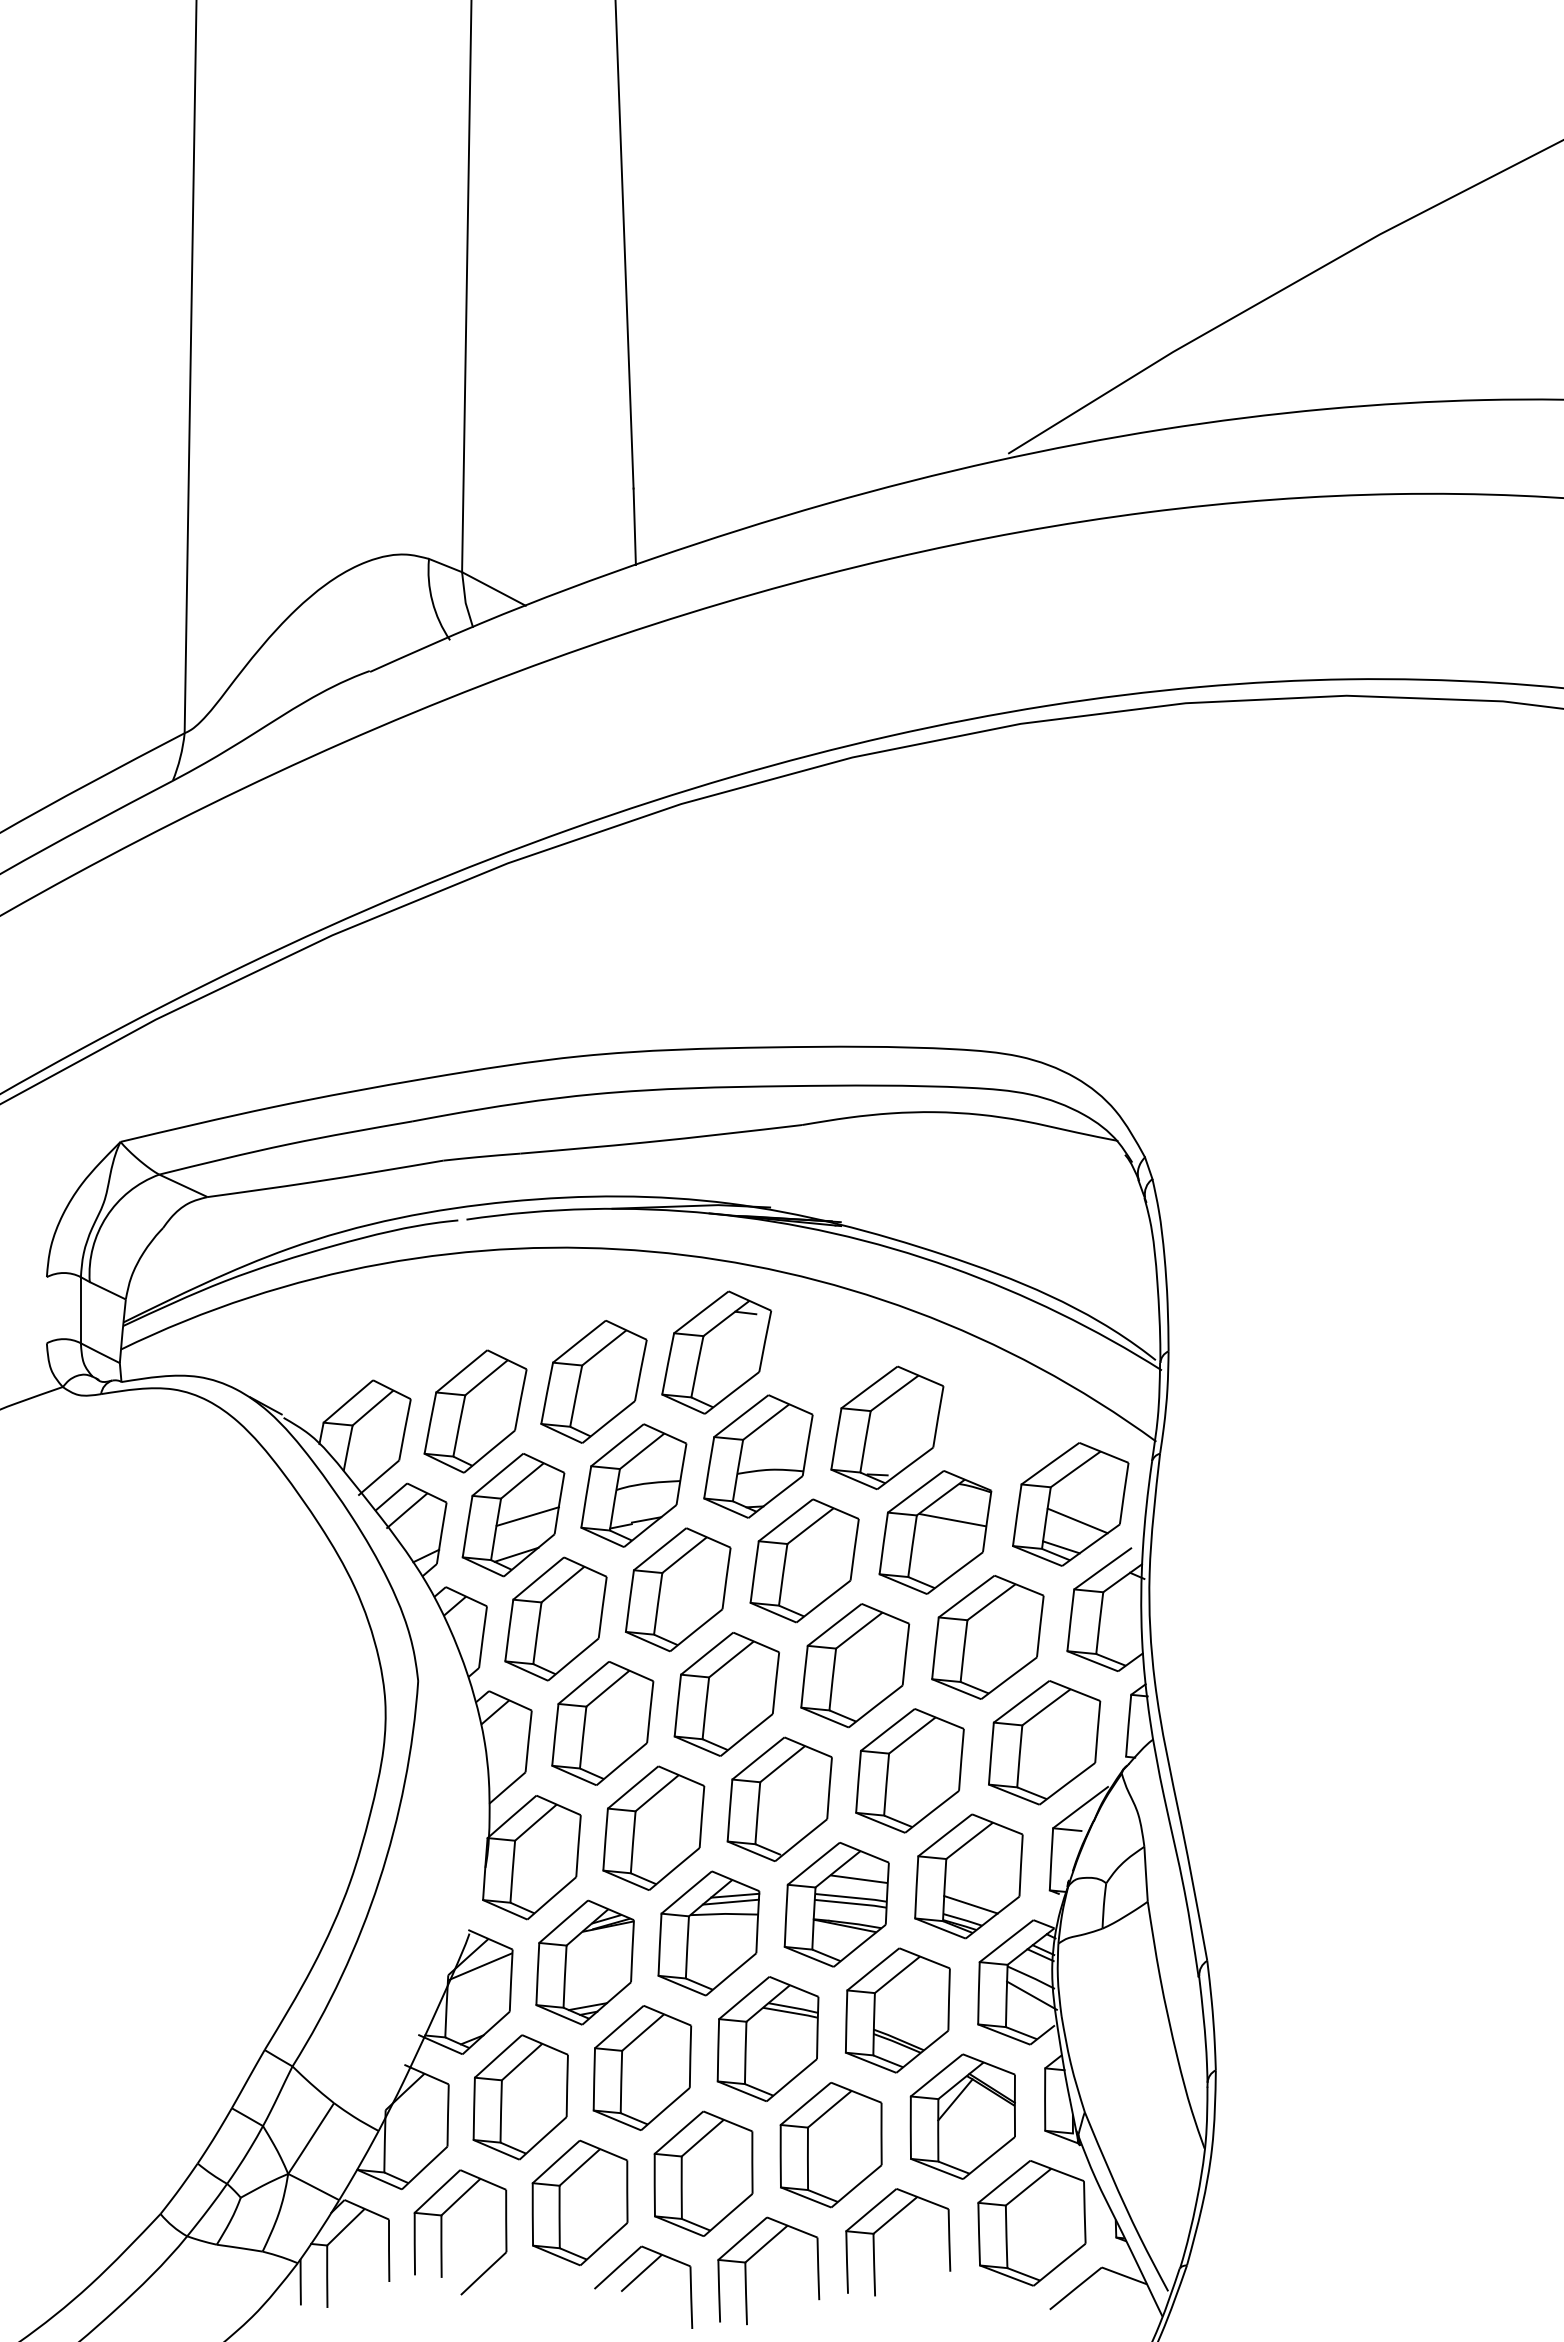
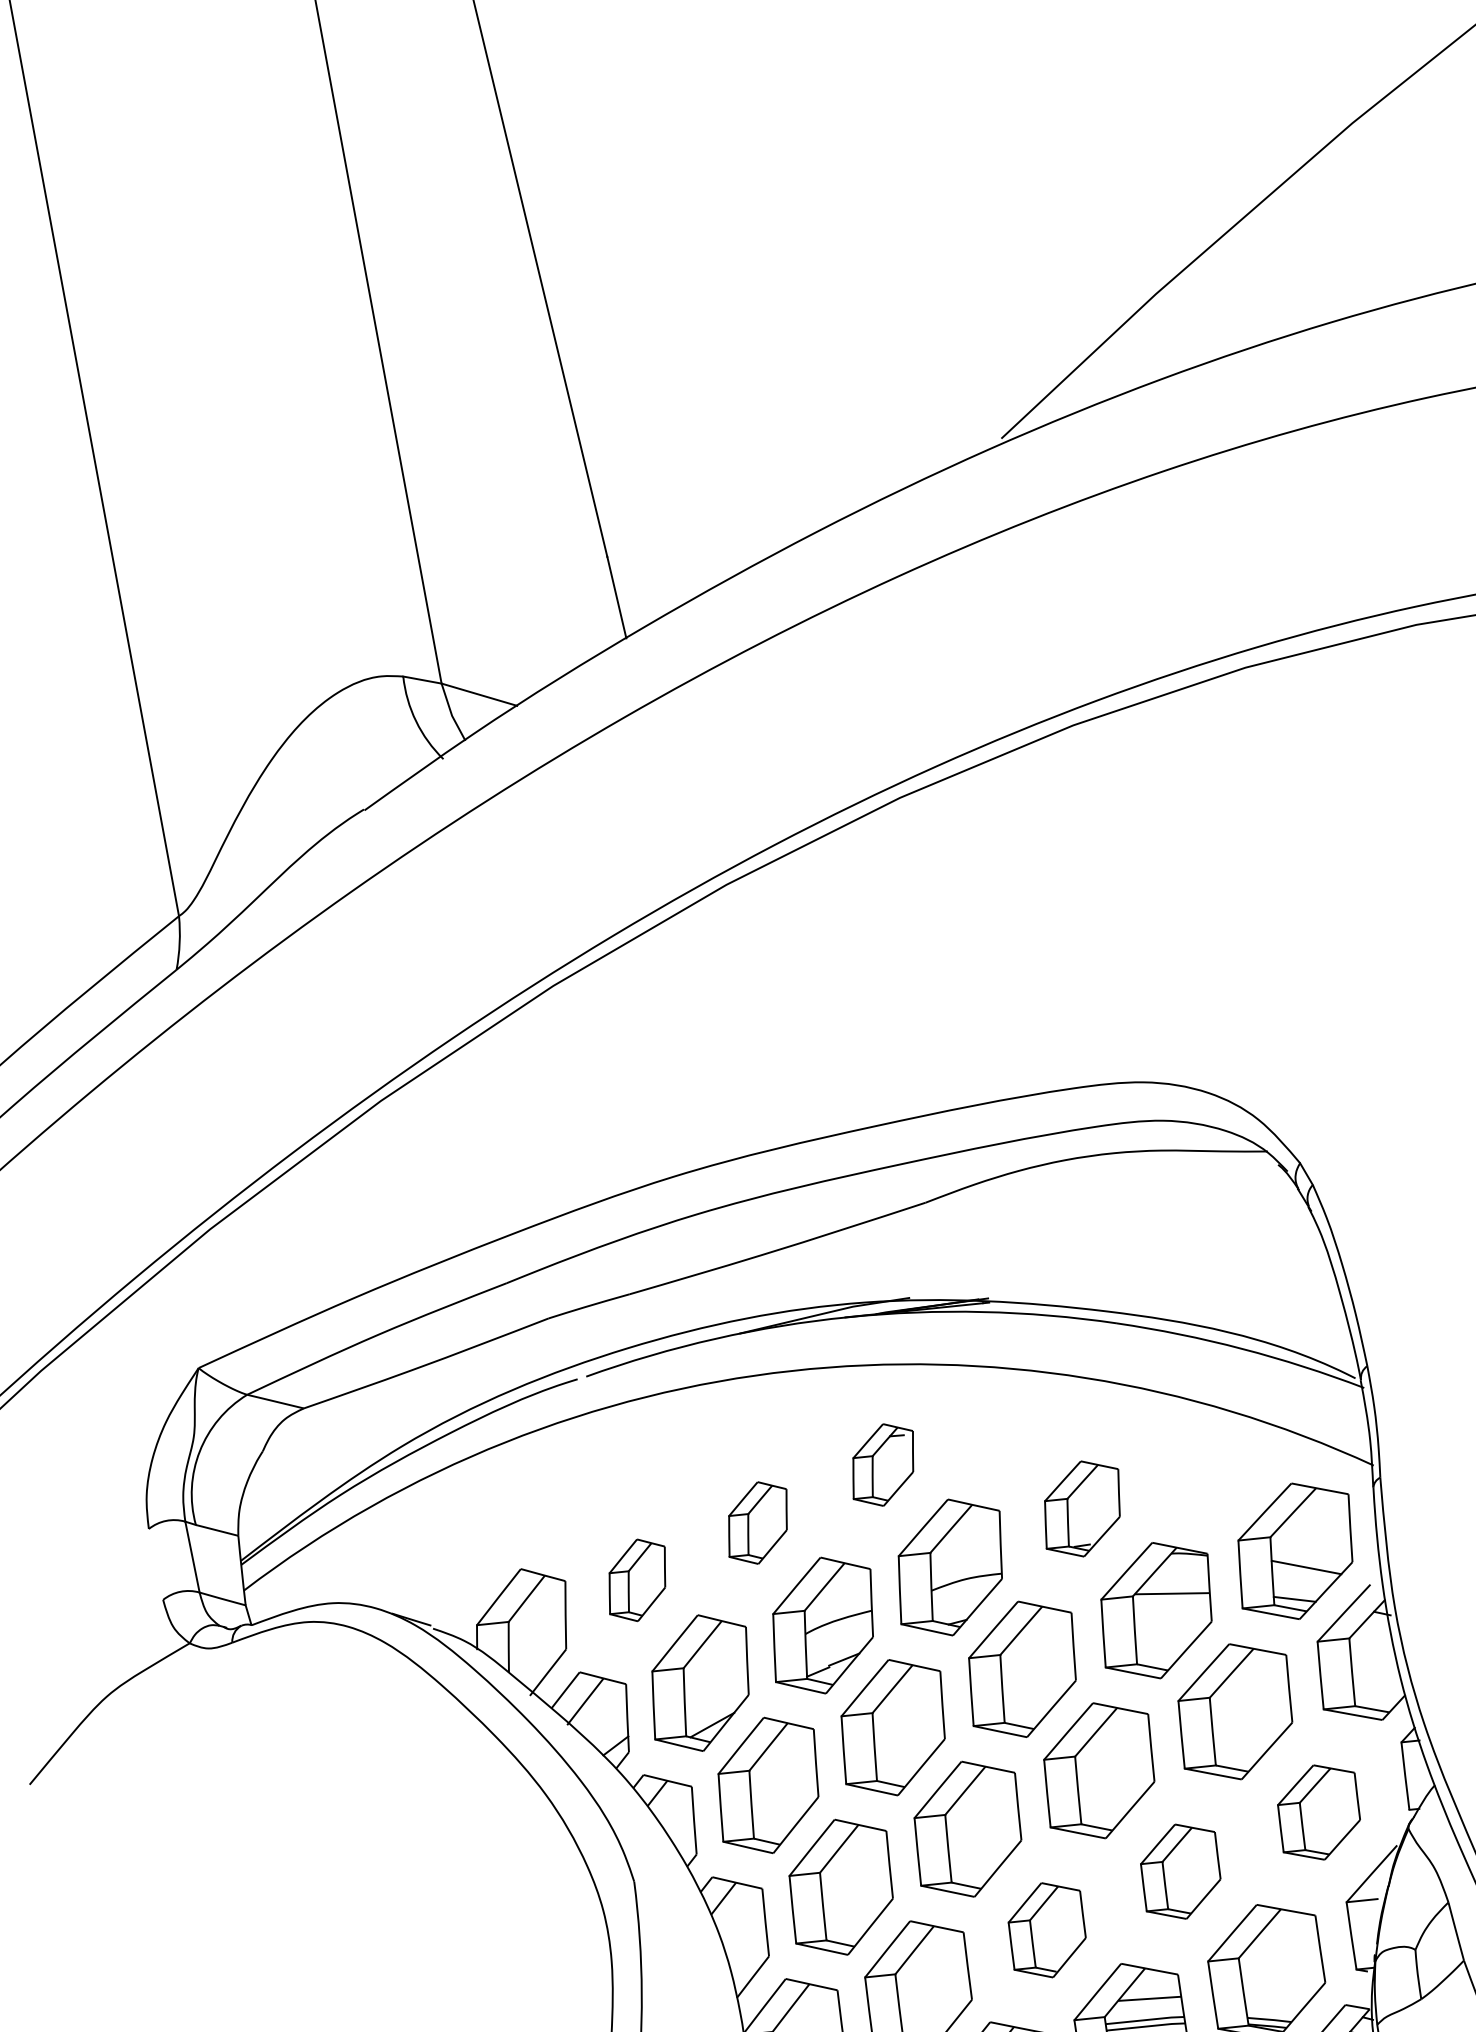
part: (716, 1352) -> (882, 1465), size x0.6
part: (593, 1381) -> (757, 1522), size x0.6
part: (475, 1411) -> (637, 1580), size x0.6
part: (887, 1427) -> (1082, 1508), size x0.7
line: (527, 1516) -> (715, 1681), removed
part: (1044, 1742) -> (1318, 1812), size x0.7
part: (909, 1770) -> (1180, 1871), size x0.7
part: (779, 1798) -> (1046, 1929), size x0.7
line: (970, 1904) -> (1274, 2001), removed

